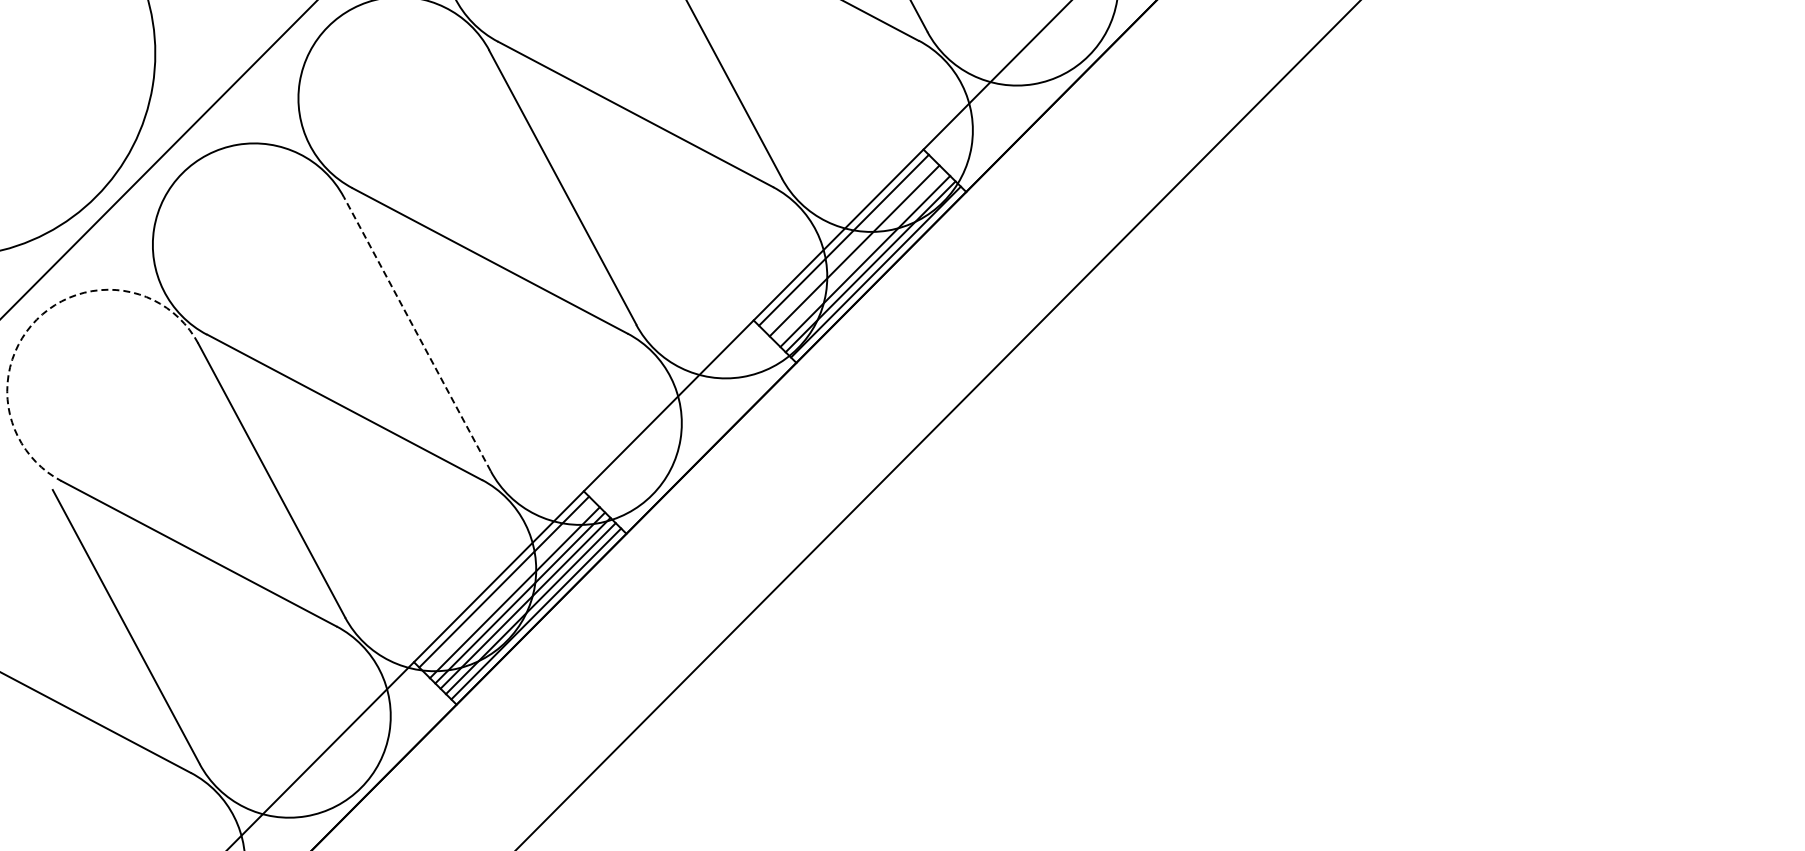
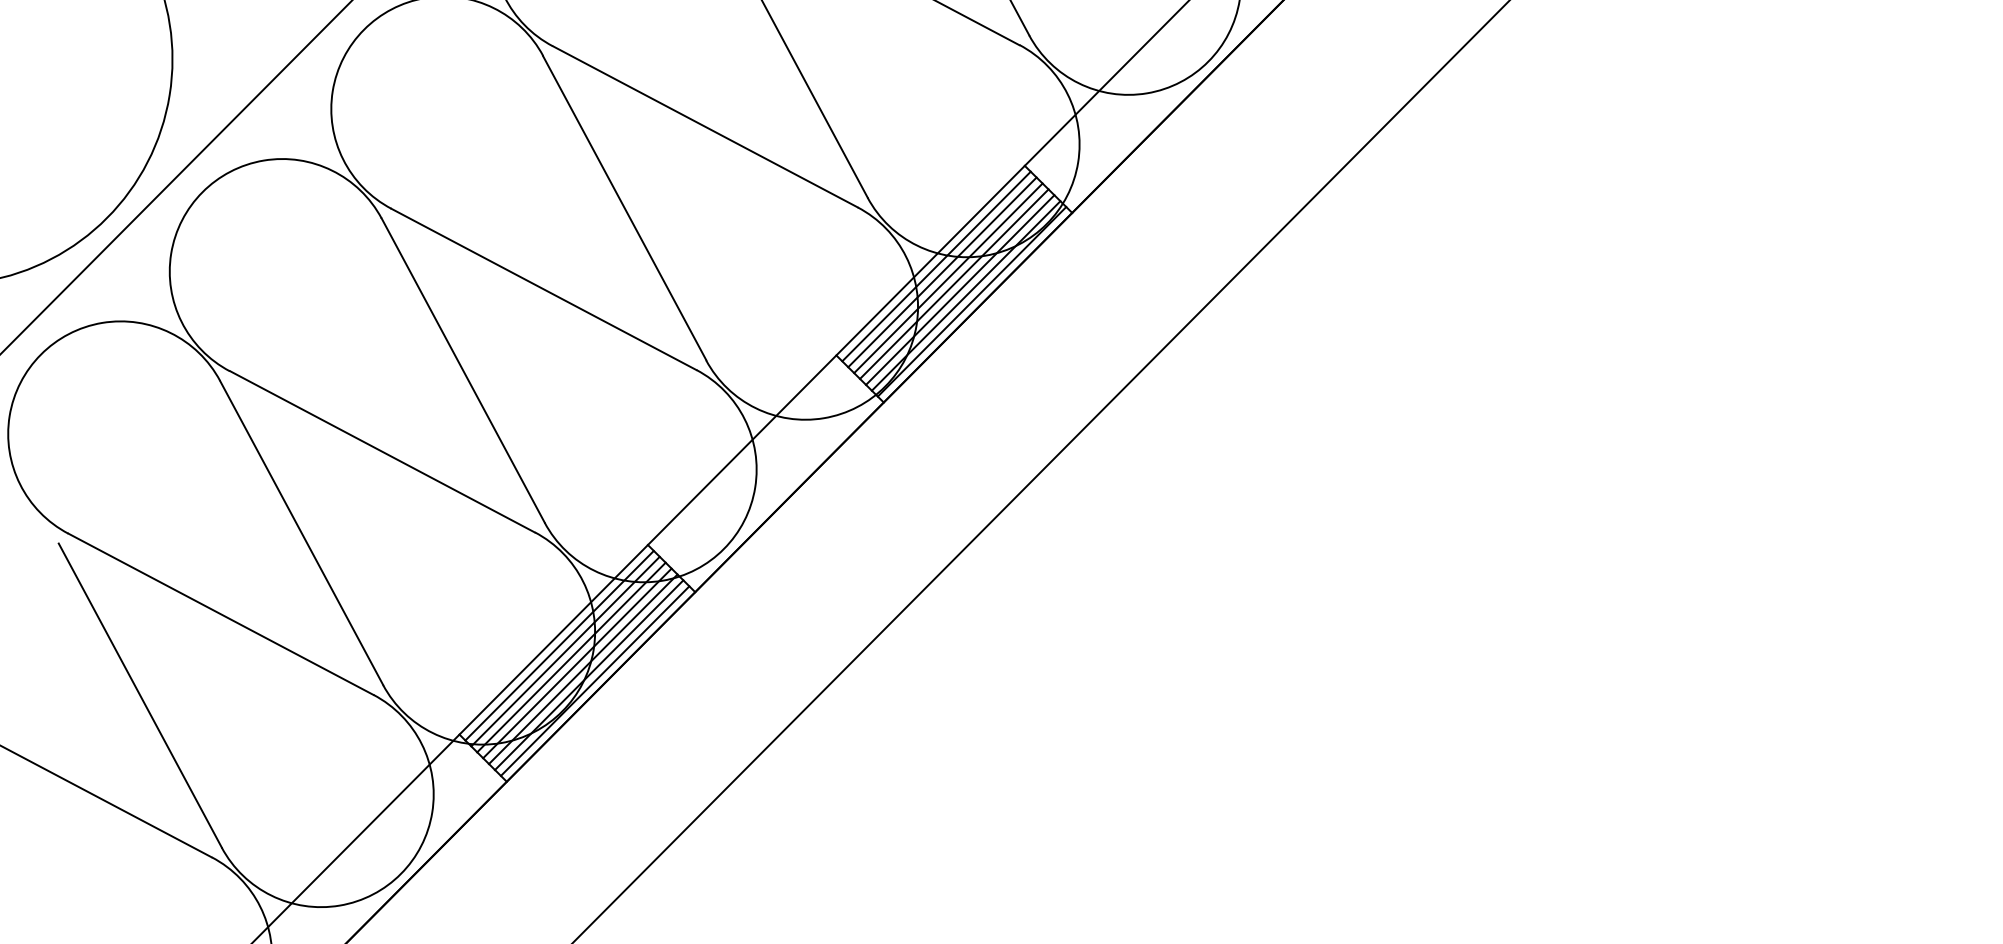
line: (849, 245) -> (942, 272), added
line: (859, 255) -> (953, 283), added
arc: (36, 319) -> (40, 354), dashed -> solid
line: (417, 334) -> (463, 371), dashed -> solid
line: (509, 586) -> (565, 650), added

